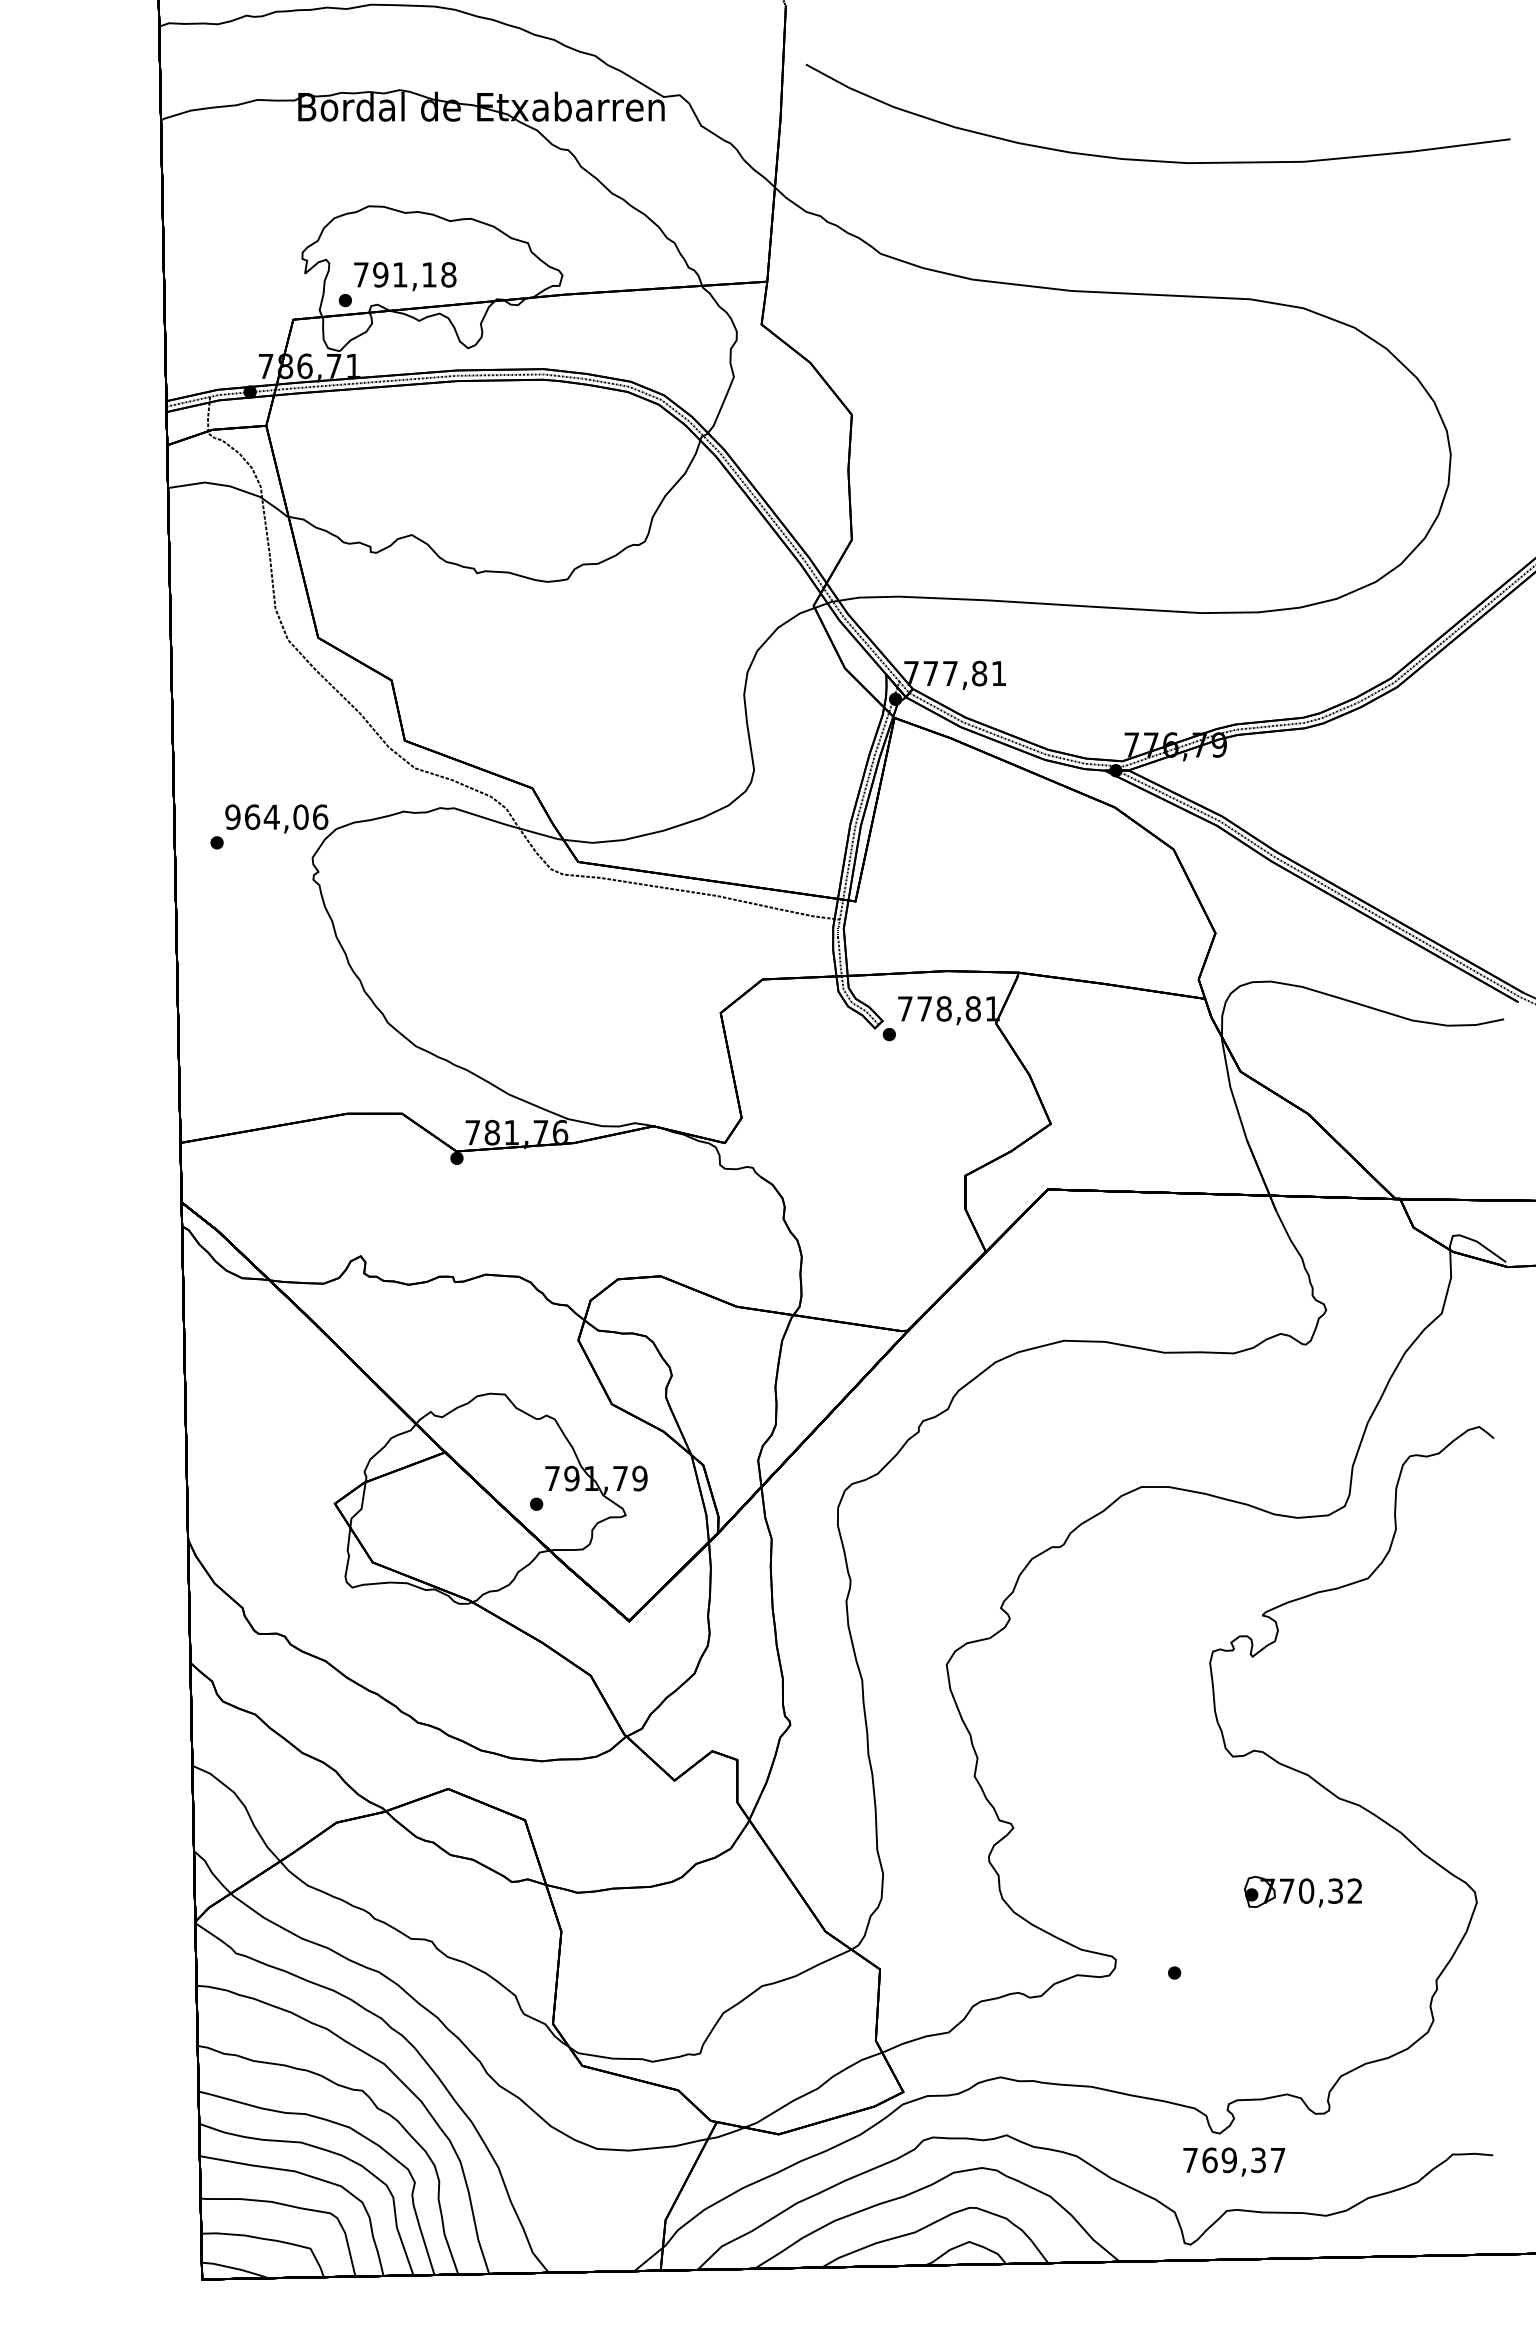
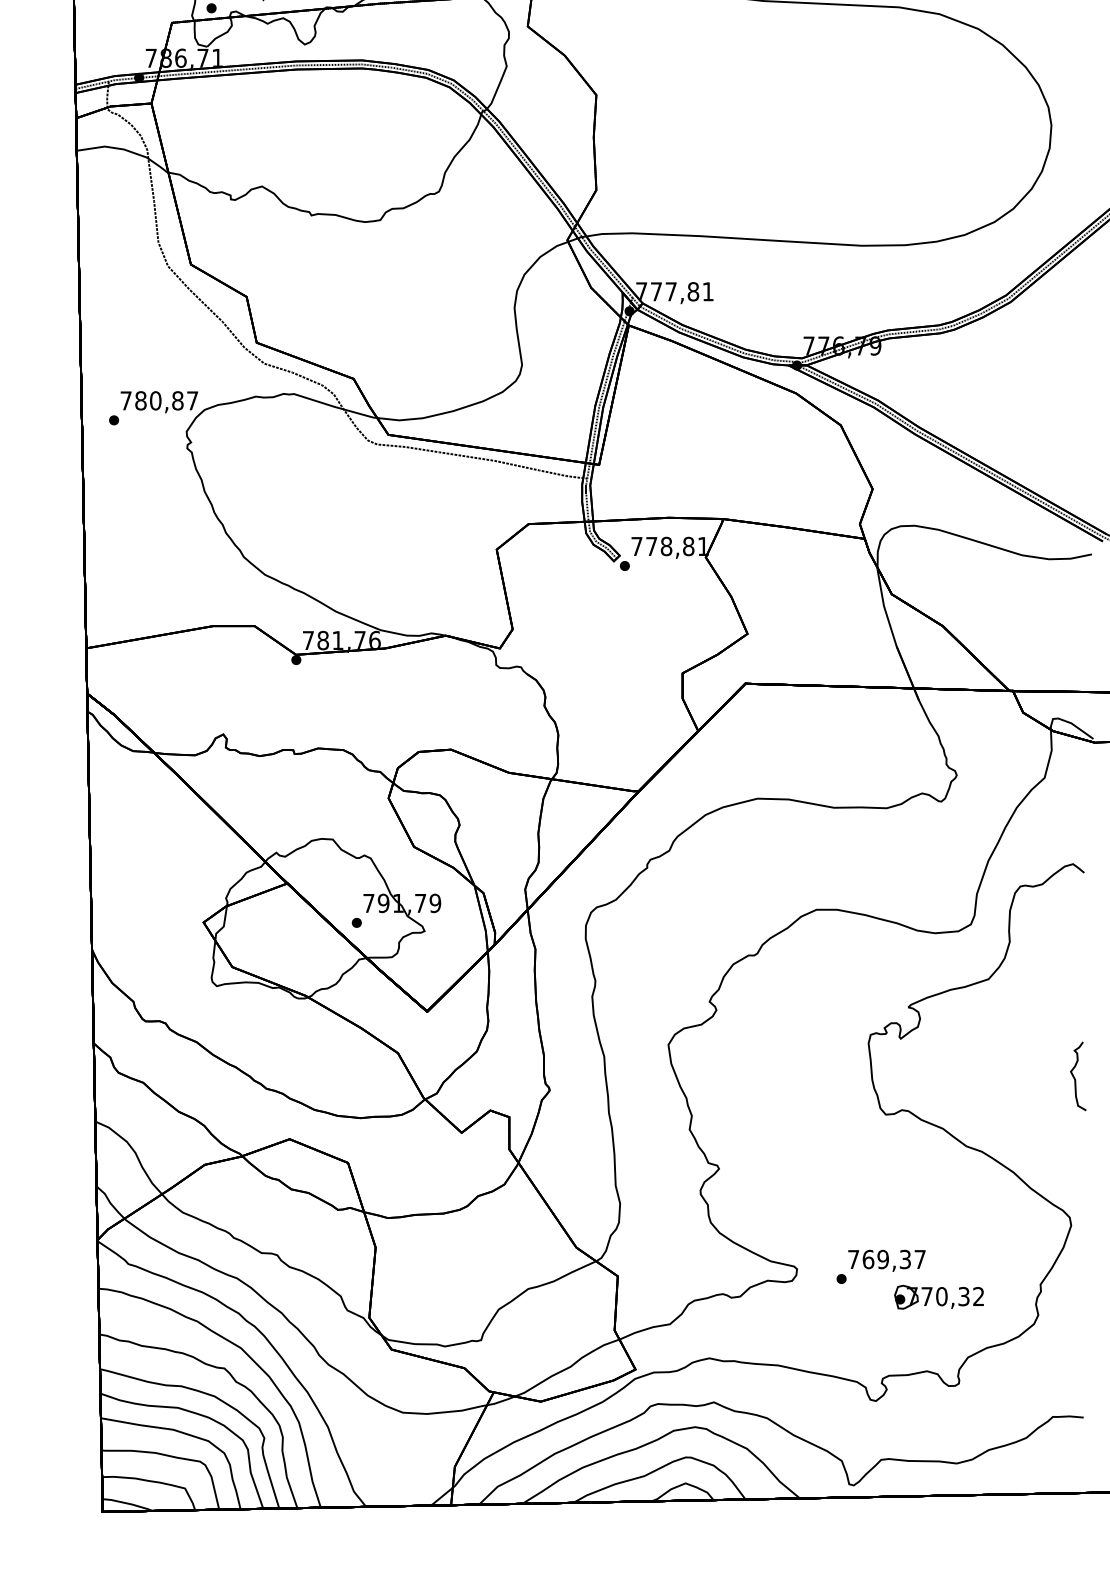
text: (276, 816) -> (159, 400), 964,06 -> 780,87
curve: (1481, 1707) -> (1074, 1077), added
part: (1302, 1891) -> (938, 1296), moved
text: (1234, 2161) -> (887, 1260), moved

